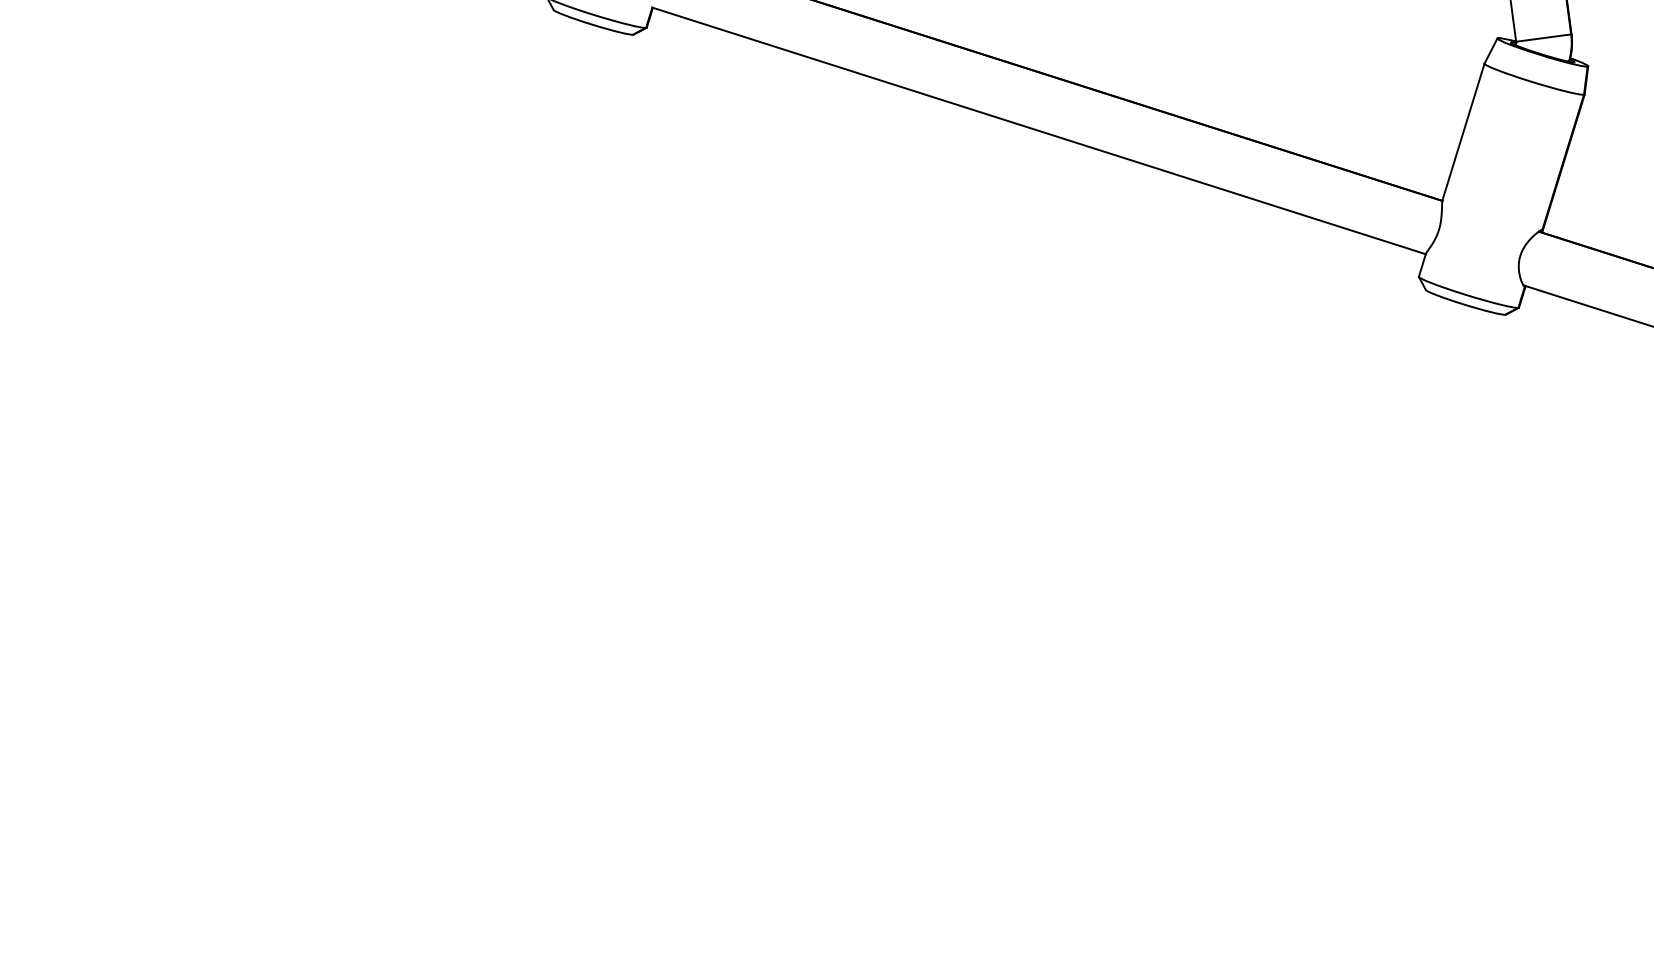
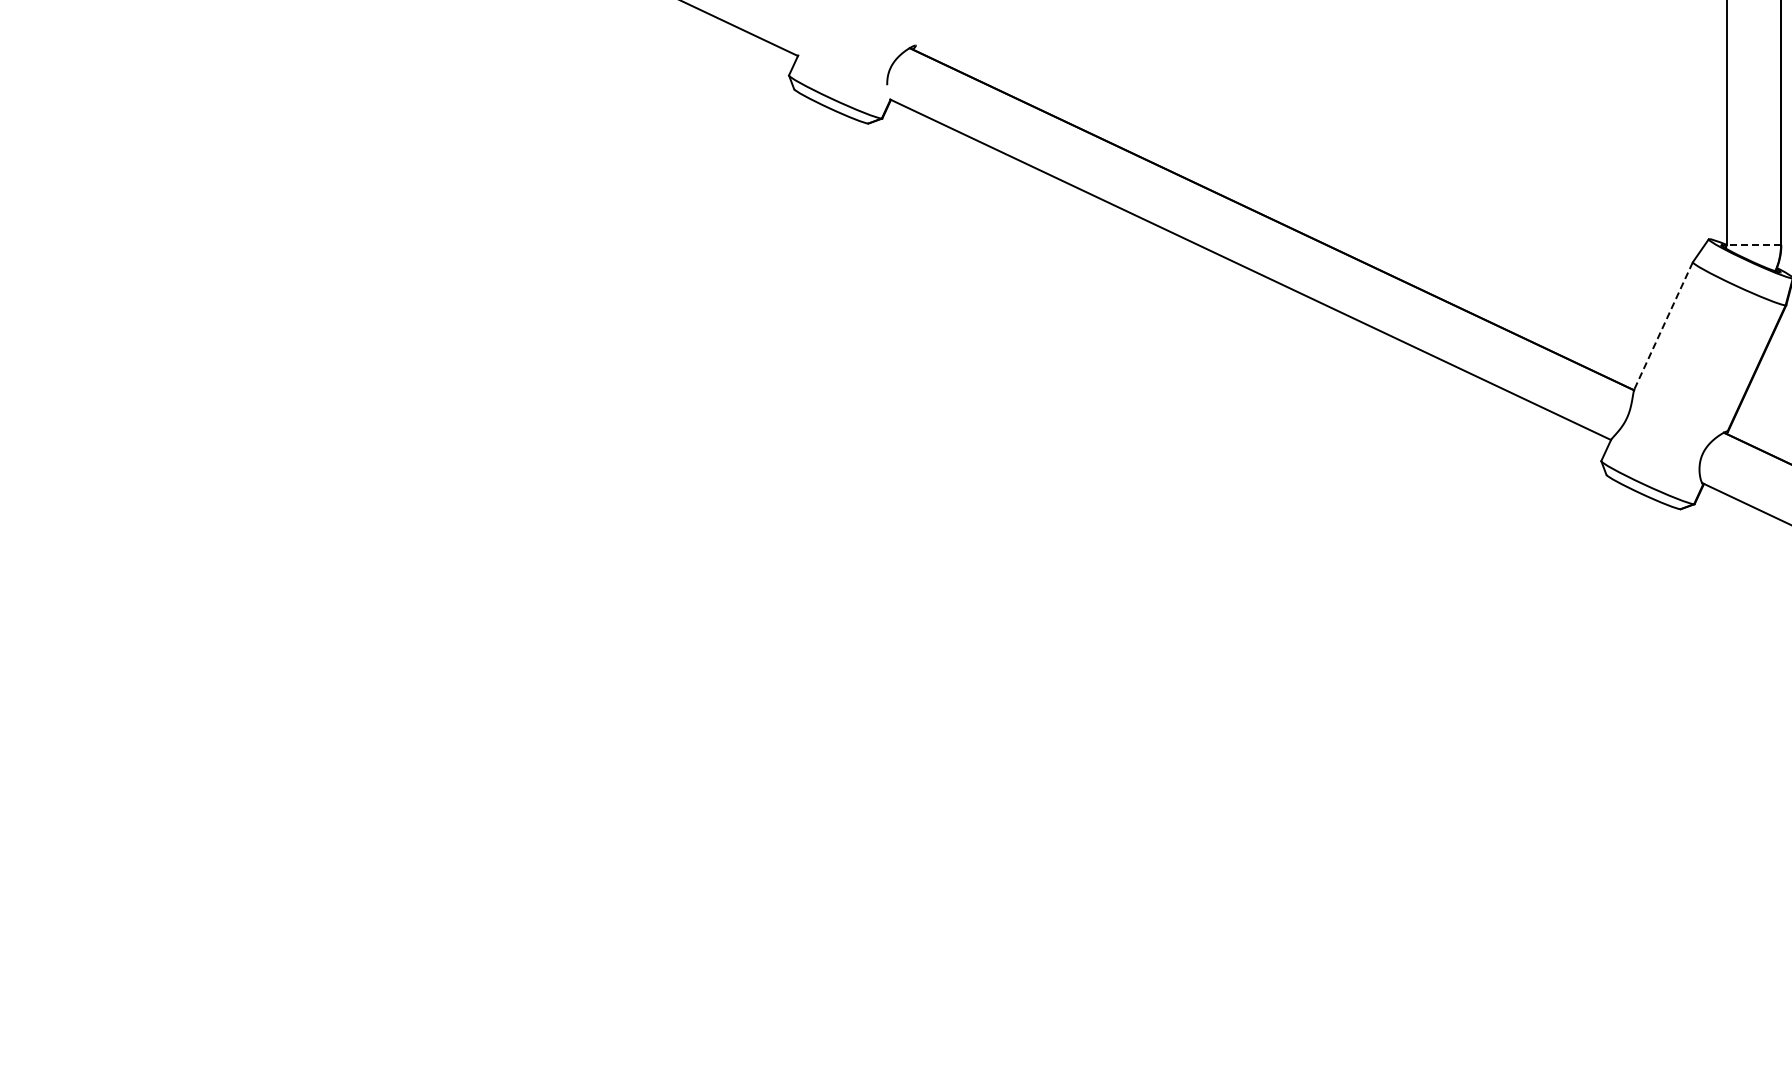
line: (1543, 38) -> (1753, 245), solid -> dashed
line: (1463, 131) -> (1663, 325), solid -> dashed

